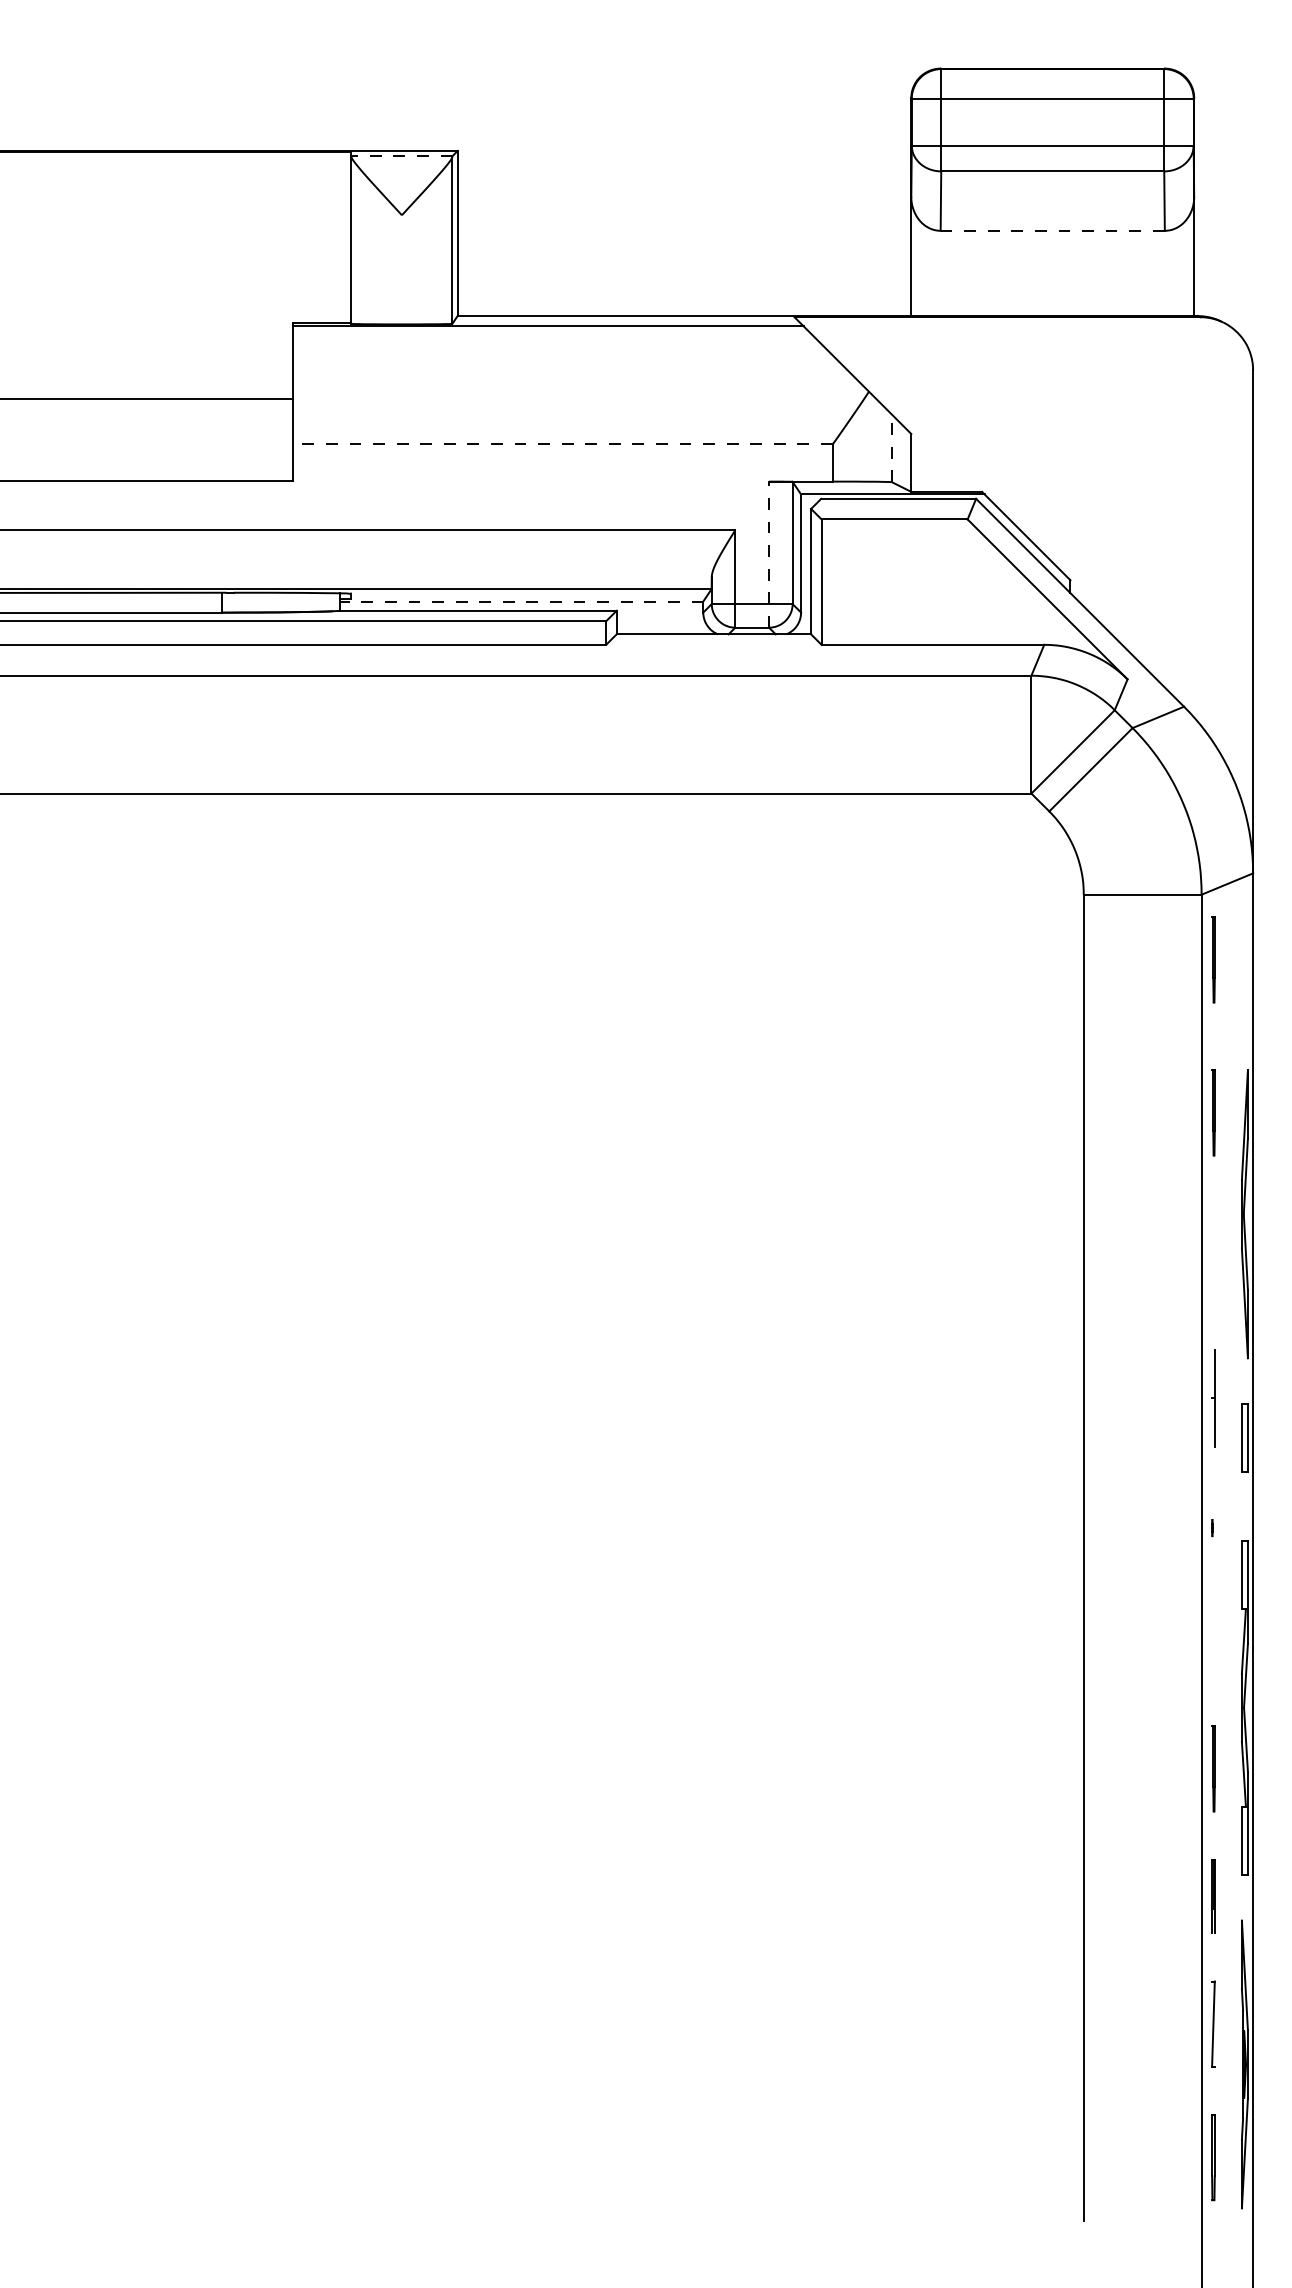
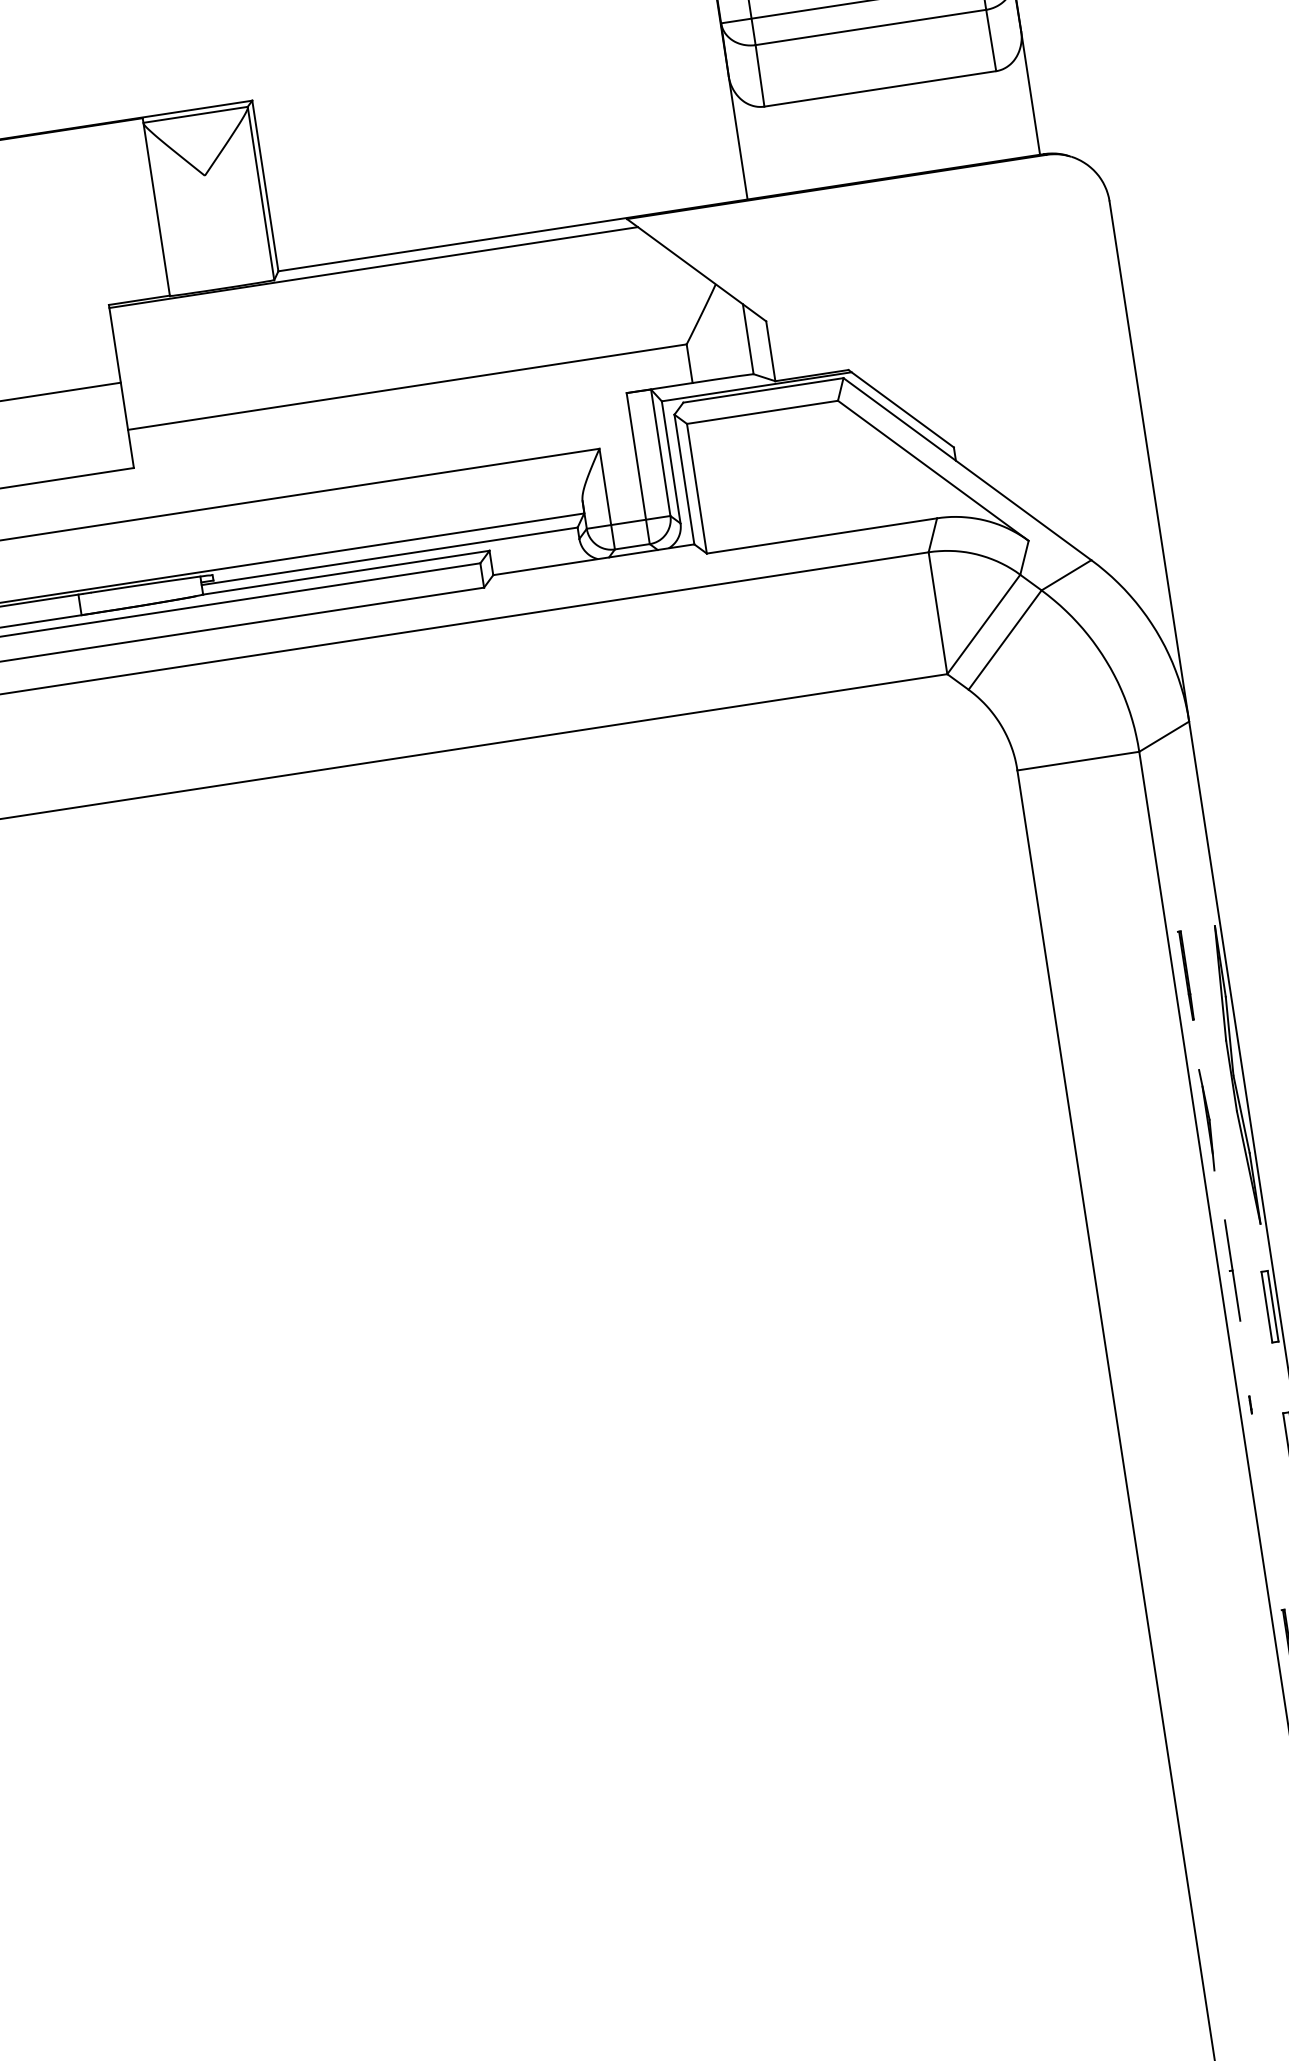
line: (401, 156) -> (195, 115), dashed -> solid
line: (1053, 230) -> (881, 88), dashed -> solid
line: (562, 444) -> (407, 387), dashed -> solid
line: (891, 448) -> (748, 339), dashed -> solid
line: (769, 554) -> (638, 468), dashed -> solid
line: (521, 601) -> (389, 556), dashed -> solid
line: (1213, 959) -> (1161, 816), removed
line: (1213, 1252) -> (1208, 1119), added

